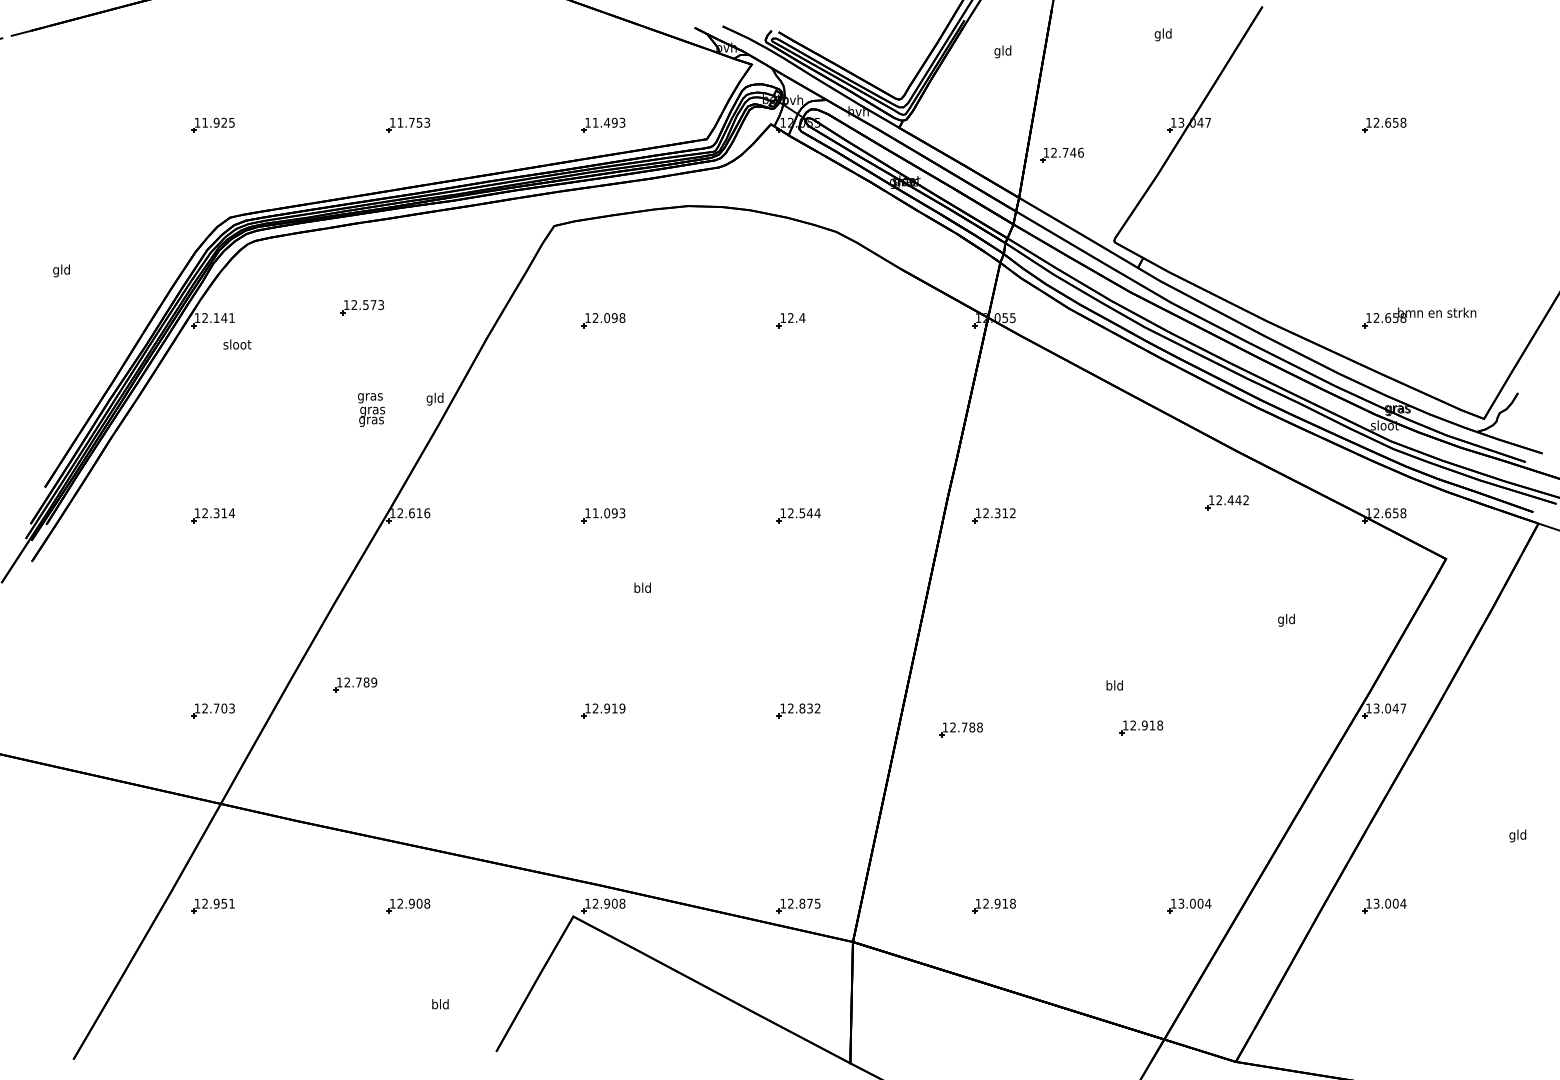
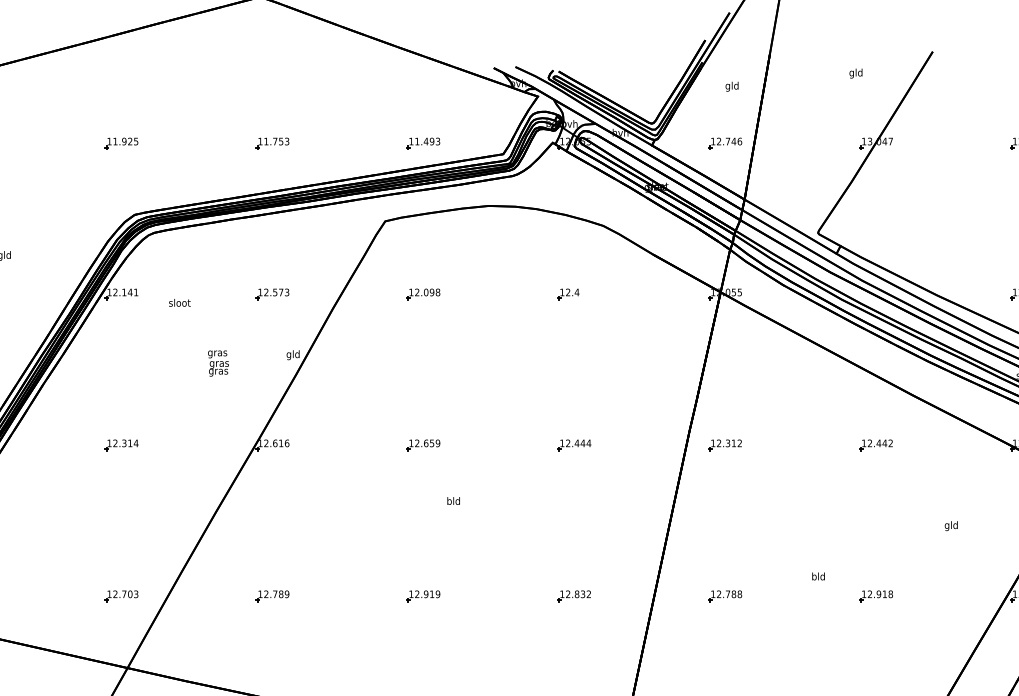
part: (1061, 154) -> (724, 142), moved
part: (361, 307) -> (271, 294), moved
text: (237, 344) -> (179, 302), moved
text: (371, 409) -> (218, 363), moved
part: (1226, 502) -> (875, 445), moved
text: (608, 512) -> (427, 442), 11.093 -> 12.659
text: (802, 513) -> (577, 443), 12.544 -> 12.444
part: (355, 684) -> (272, 595), moved
part: (1141, 727) -> (876, 595), moved
part: (960, 729) -> (724, 595), moved

